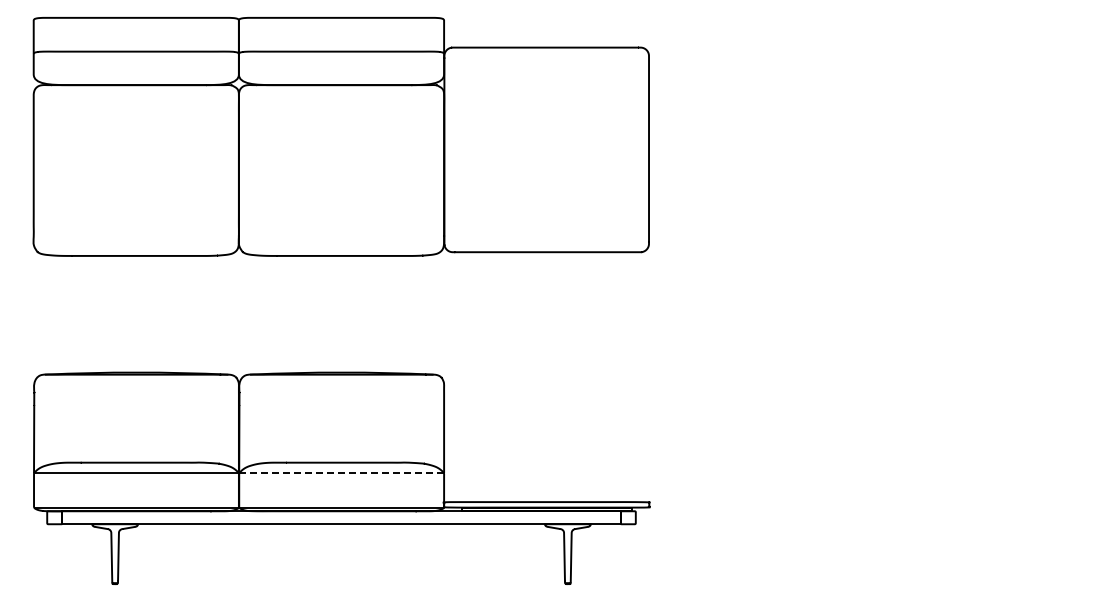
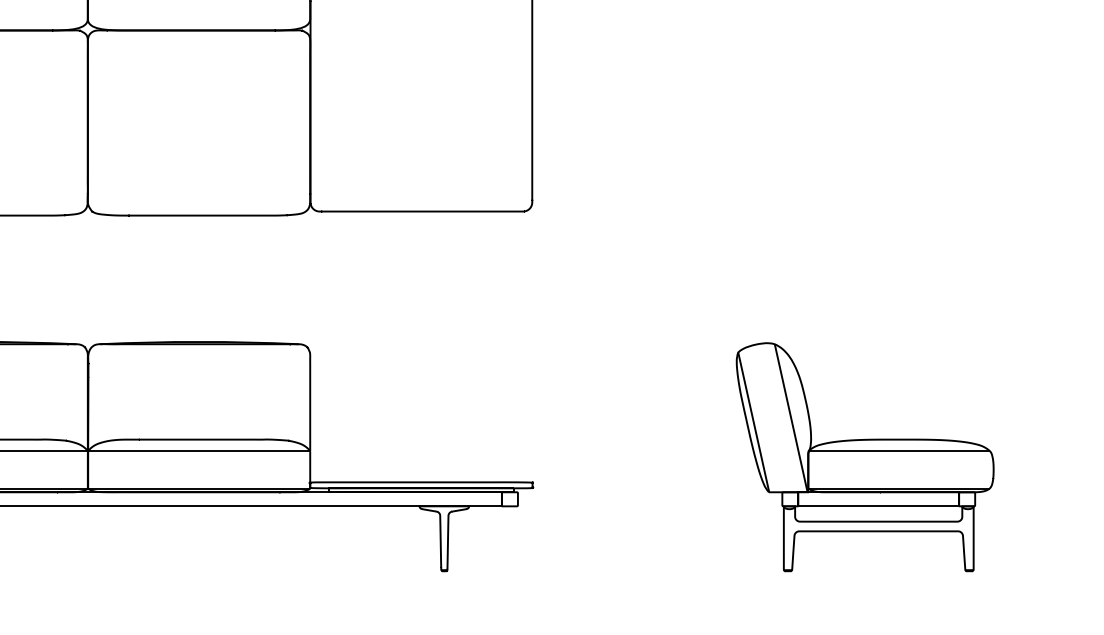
line: (342, 473) -> (200, 451), dashed -> solid
part: (955, 478) -> (864, 456), added

